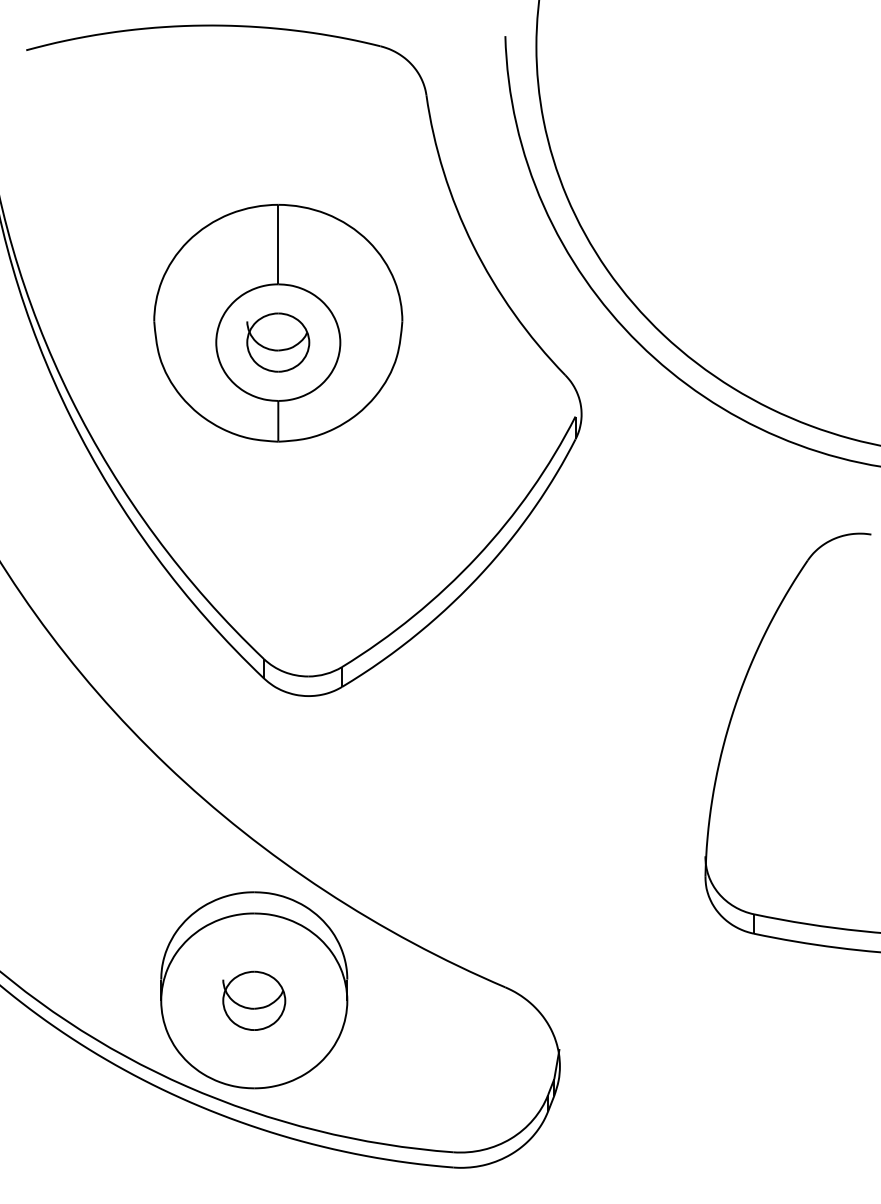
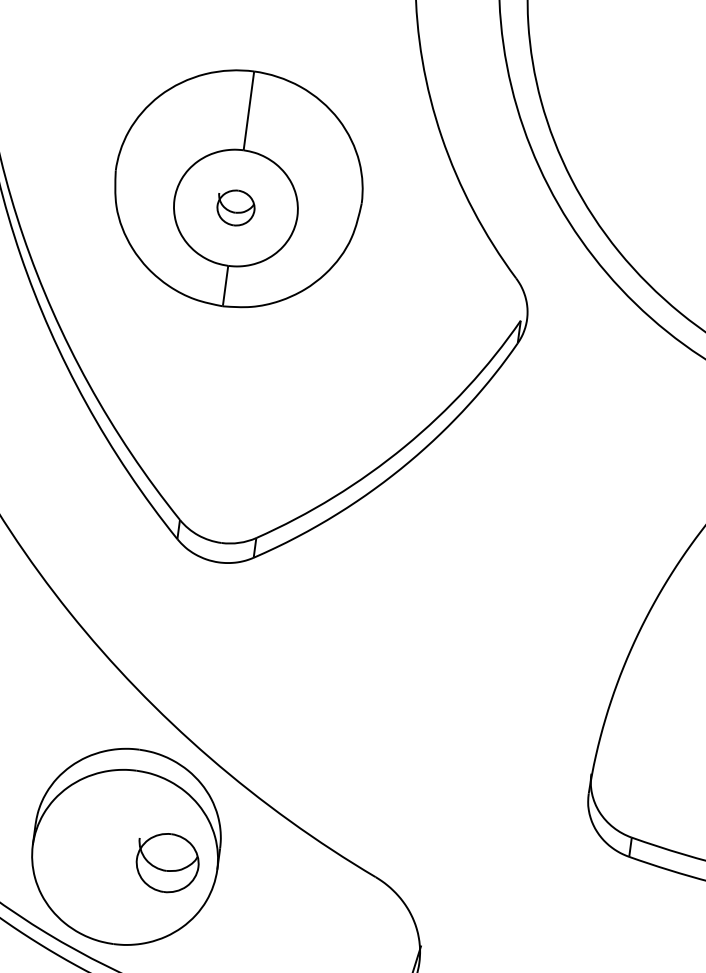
part: (278, 342) -> (236, 207), size x0.6
part: (254, 1000) -> (167, 862), moved

